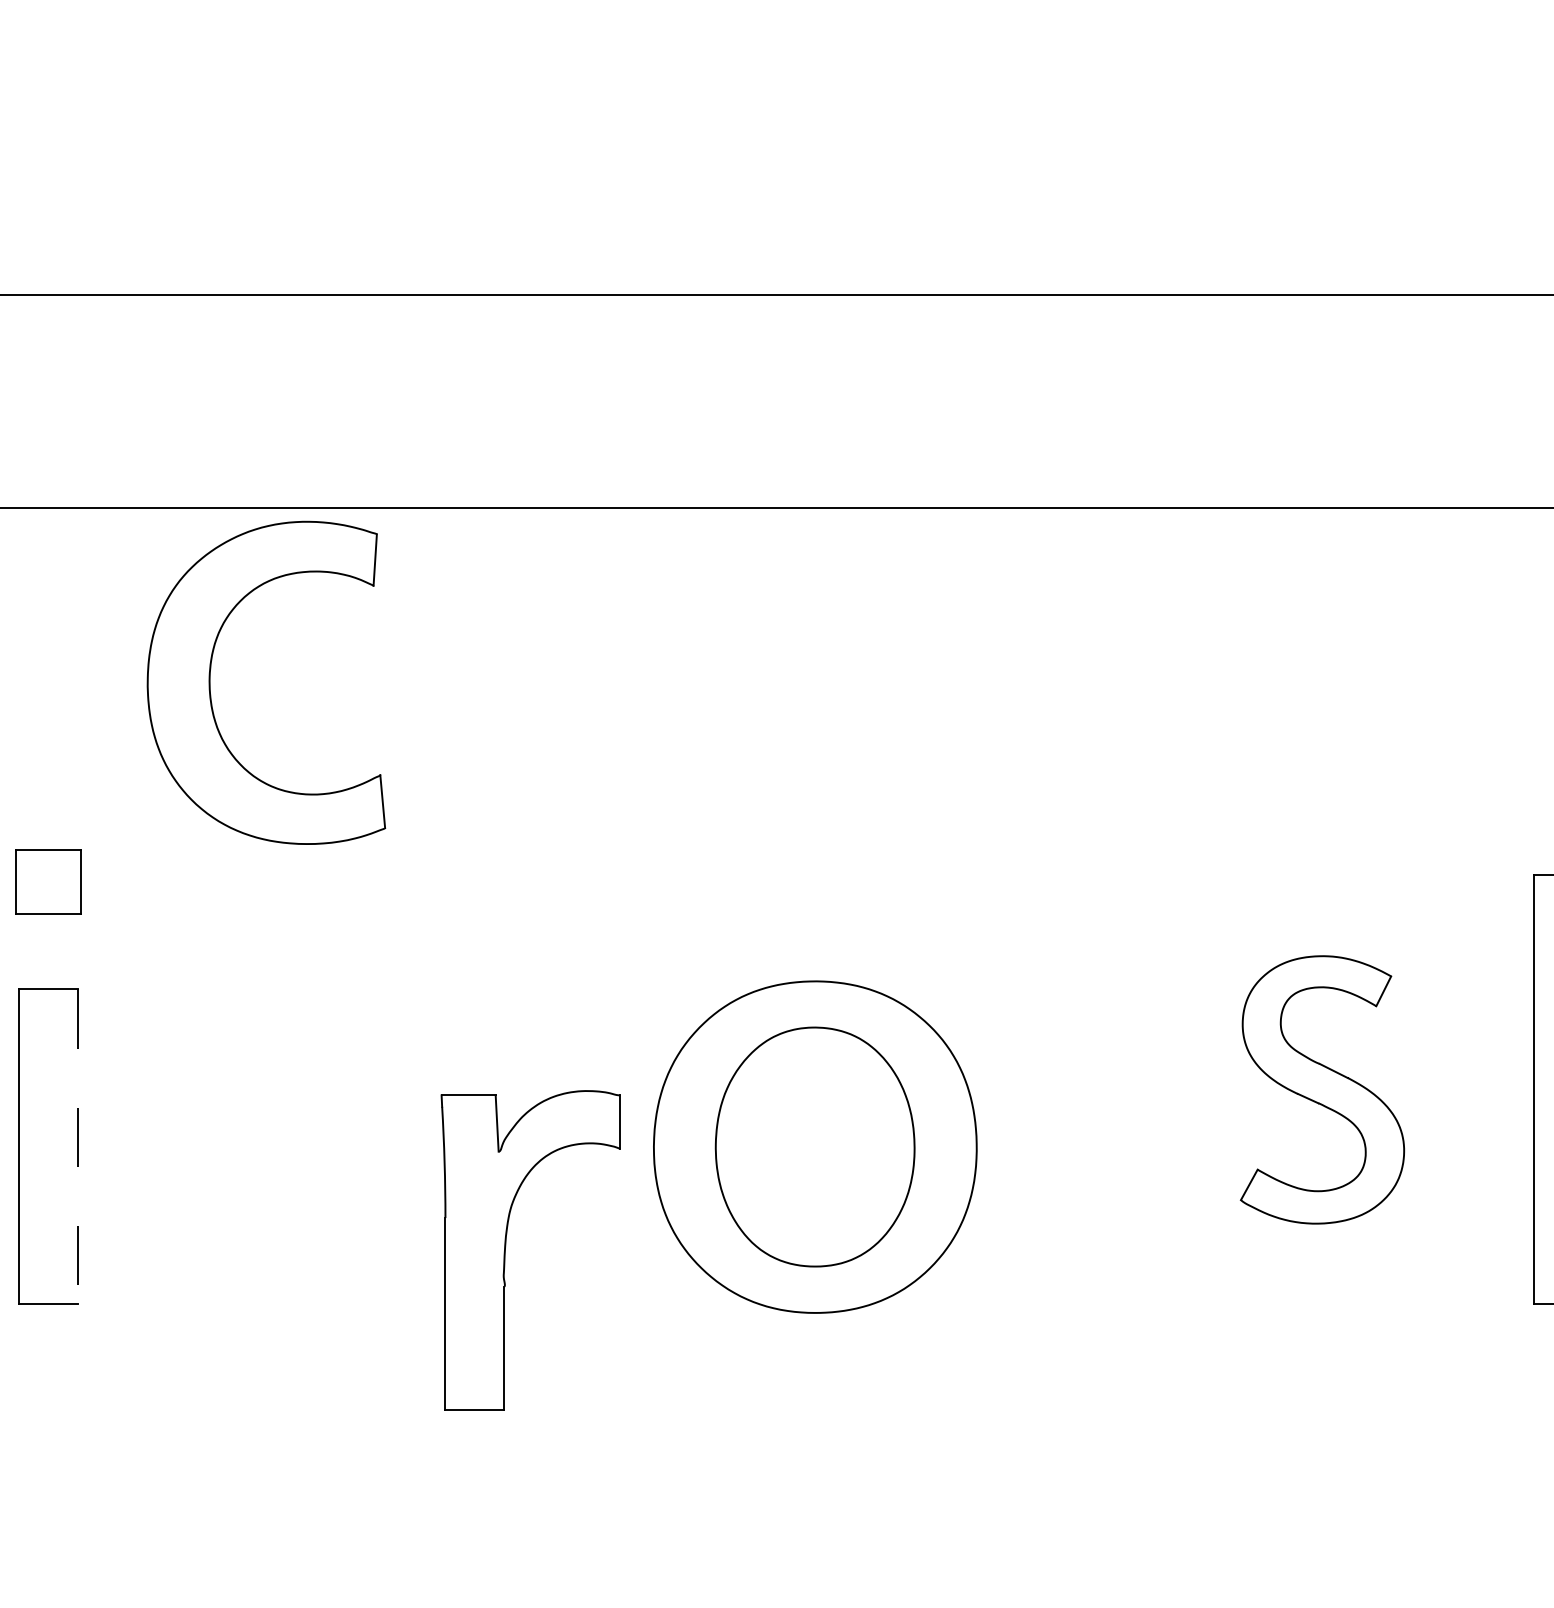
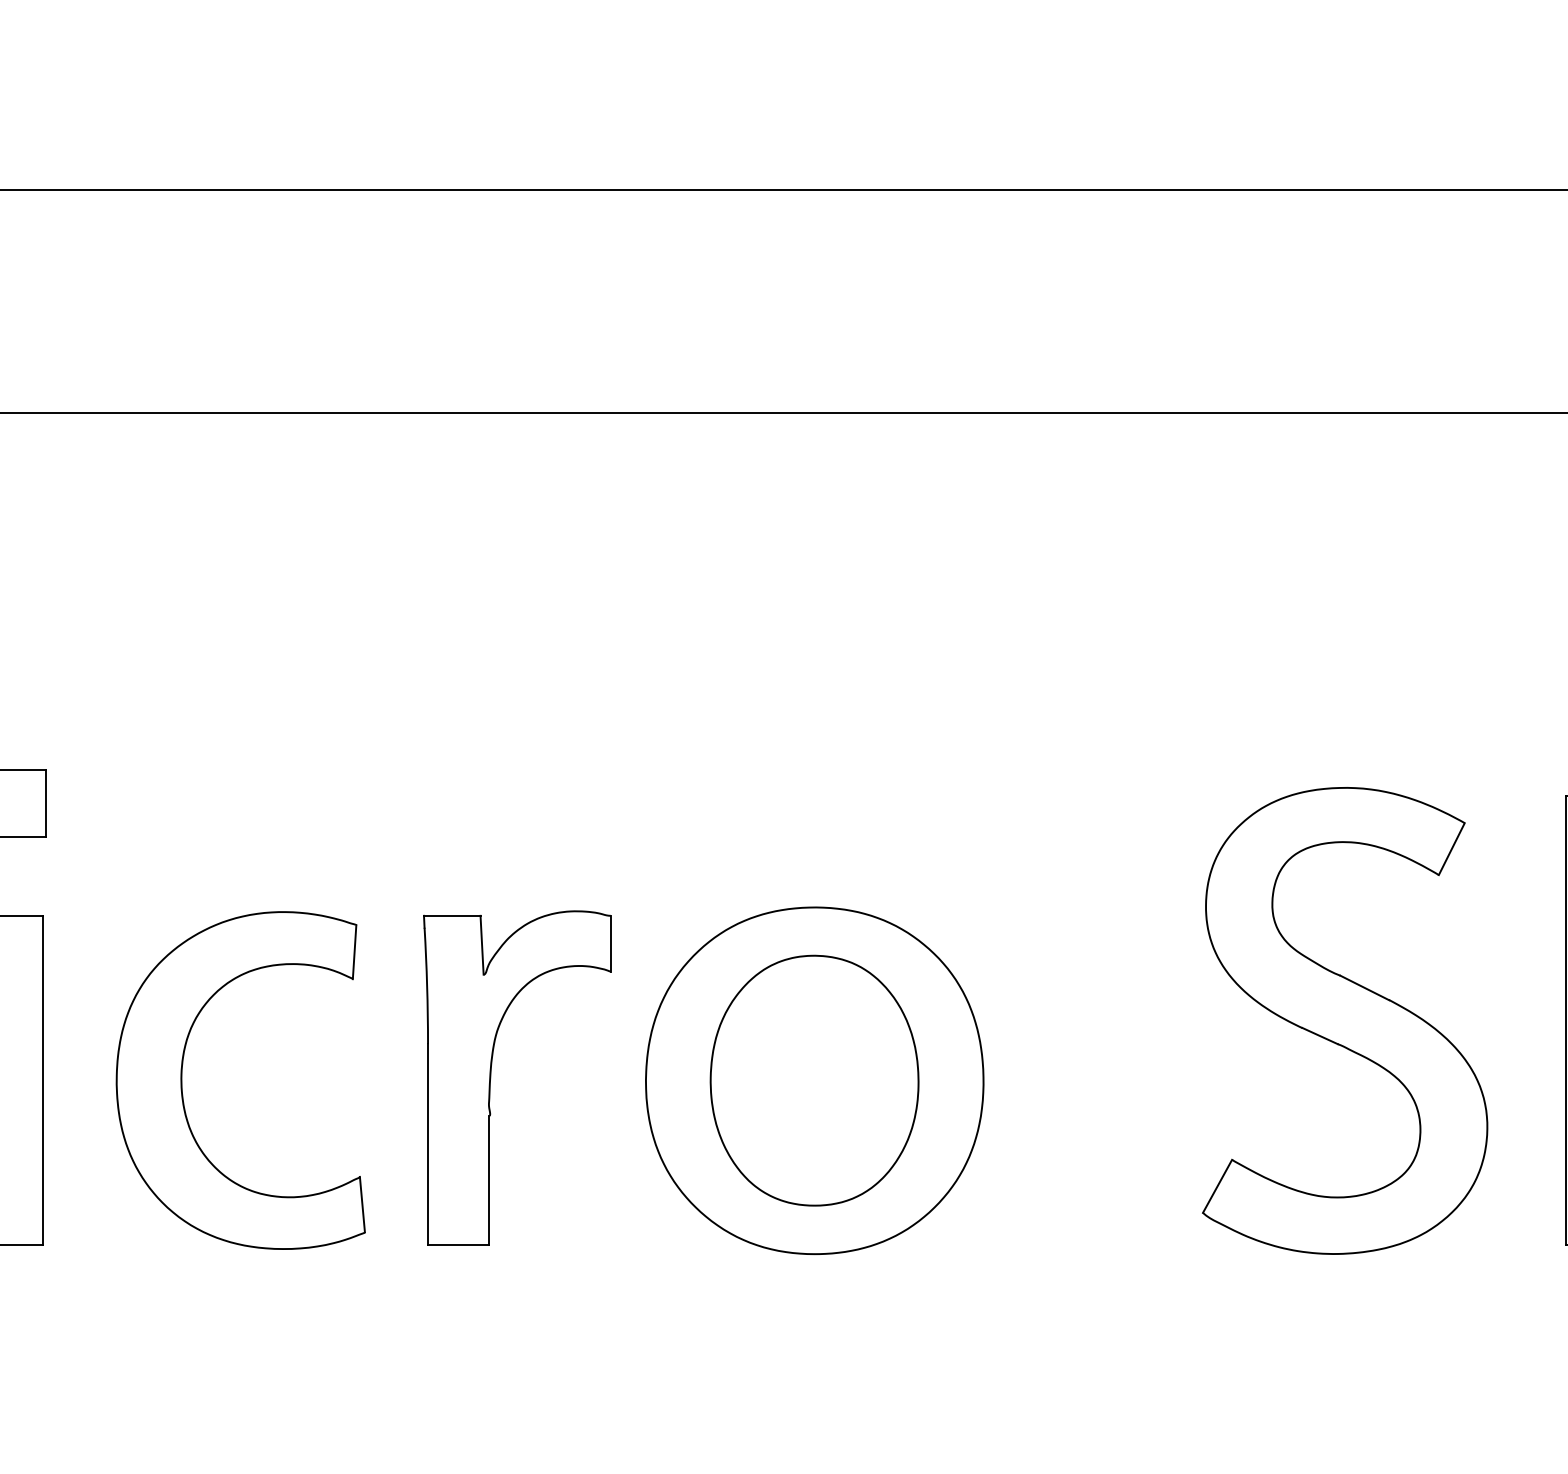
part: (210, 682) -> (182, 1080), moved
part: (1322, 1089) -> (1345, 1020), size x1.67
line: (77, 1146) -> (43, 1080), dashed -> solid
part: (506, 1246) -> (491, 1073), moved

